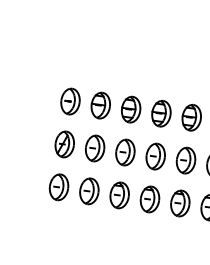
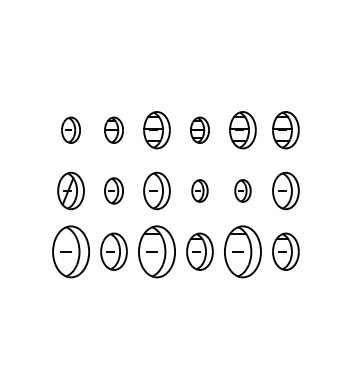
part: (70, 101) -> (70, 130), size x0.7
part: (100, 105) -> (113, 130), size x0.7
part: (161, 113) -> (199, 130), size x0.7
part: (94, 148) -> (113, 190), size x0.7
part: (155, 156) -> (199, 190), size x0.6
part: (185, 160) -> (242, 190), size x0.6
part: (58, 187) -> (70, 251), size x1.4
part: (119, 195) -> (156, 251), size x1.4
part: (180, 203) -> (242, 251), size x1.4

